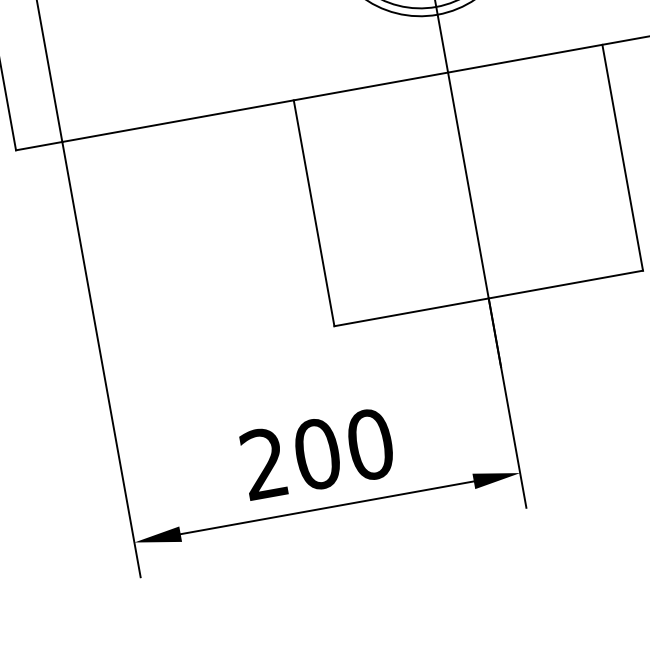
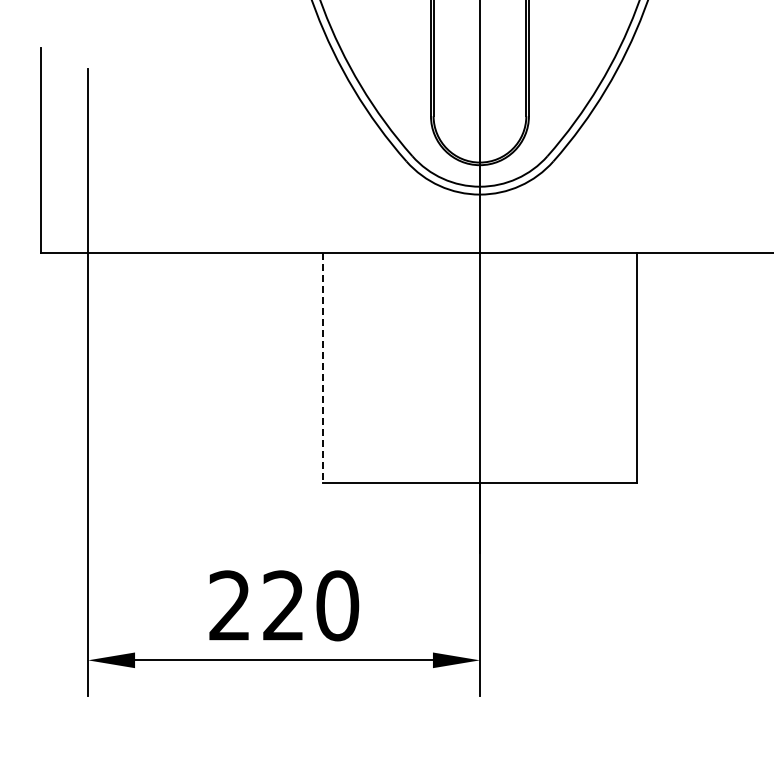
line: (314, 213) -> (323, 368), solid -> dashed
text: (317, 453) -> (283, 605), 200 -> 220

